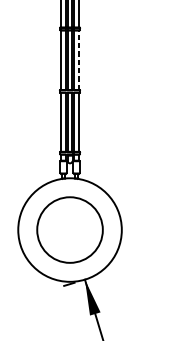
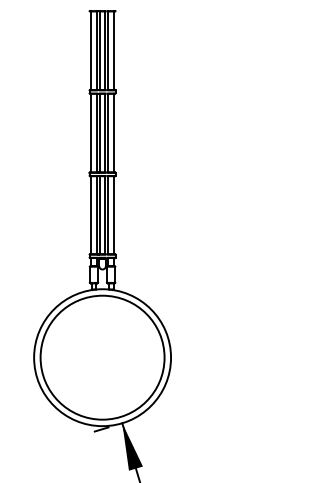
line: (79, 59) -> (114, 132), dashed -> solid
circle: (69, 229) -> (102, 357), size x1.43

